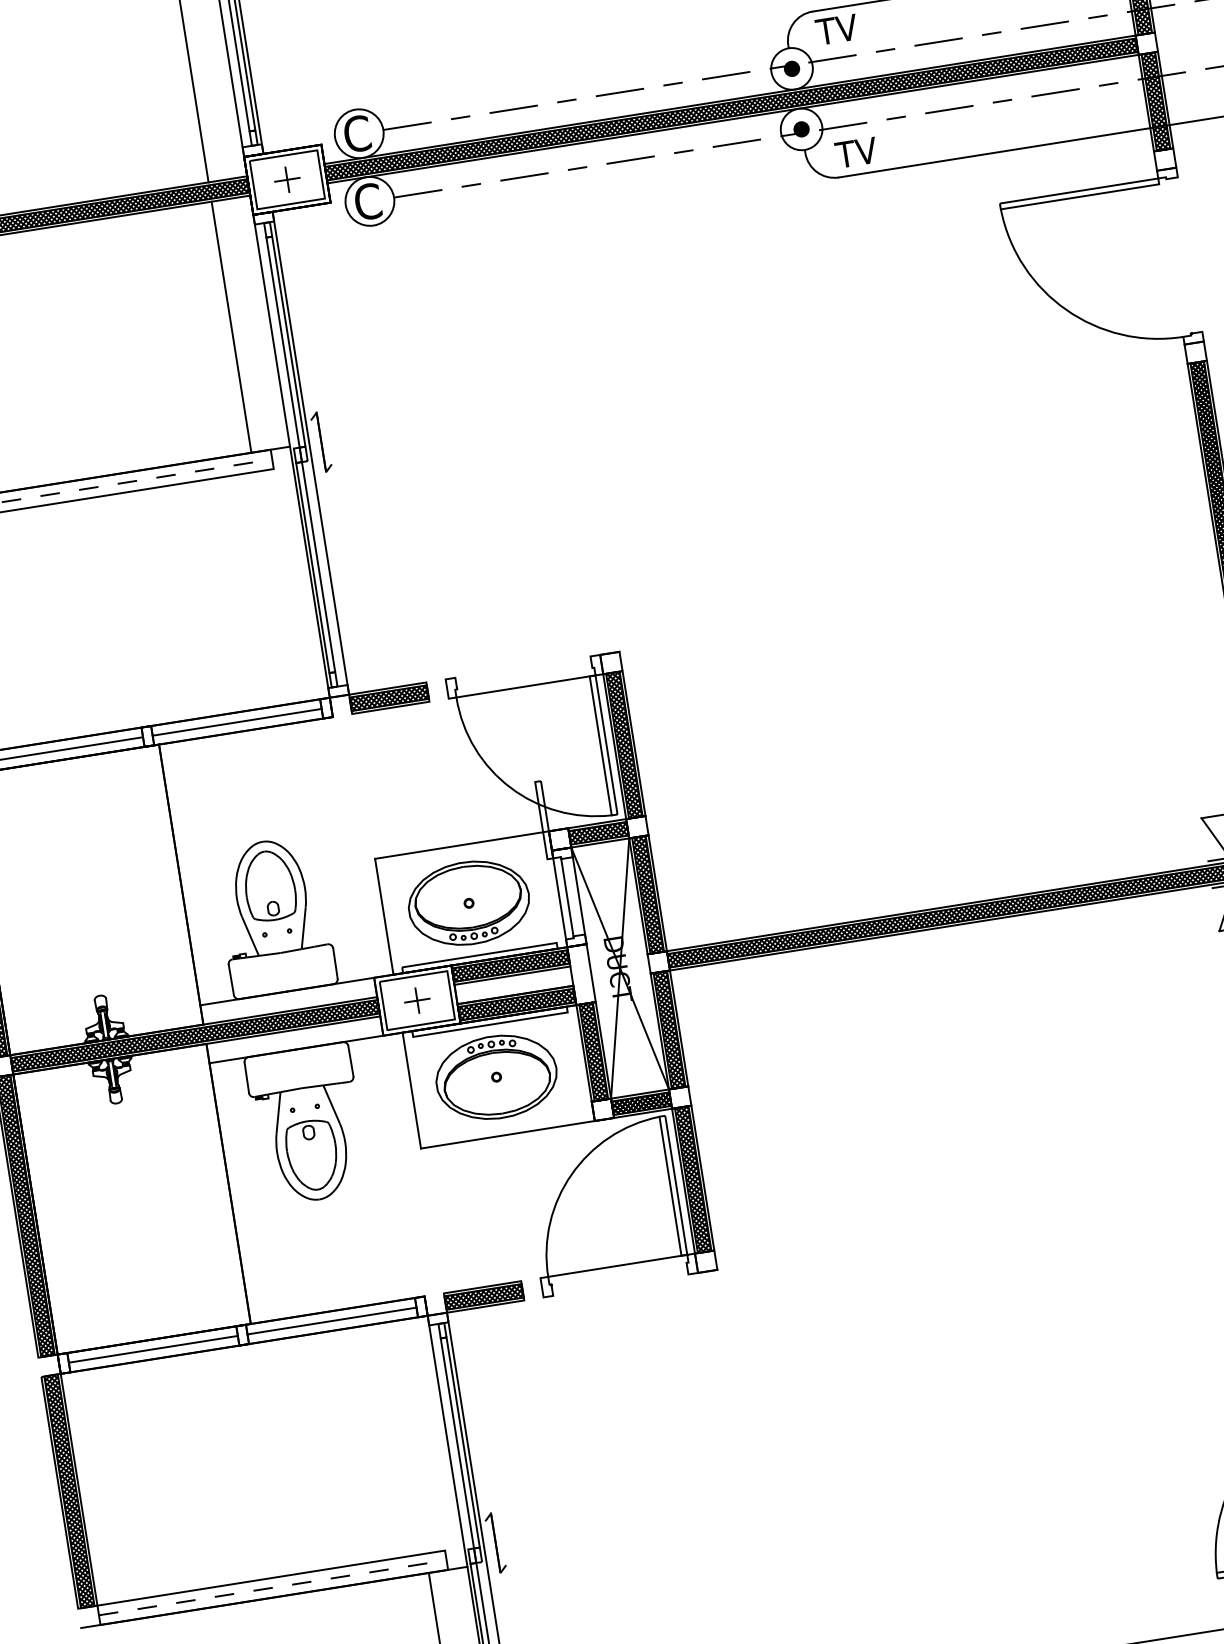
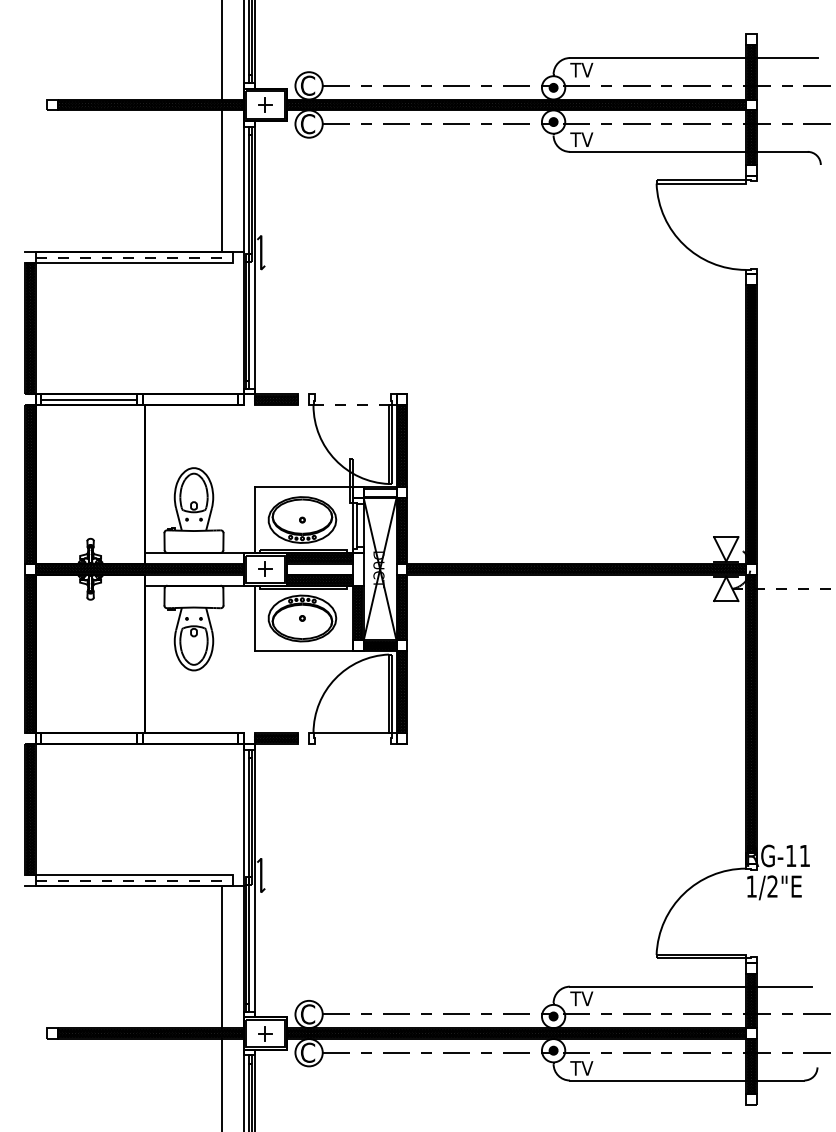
line: (527, 686) -> (353, 405), solid -> dashed
line: (237, 721) -> (190, 399), removed
hatch: (597, 832) -> (379, 492), removed
line: (332, 1320) -> (190, 738), removed
line: (153, 1349) -> (89, 738), removed

